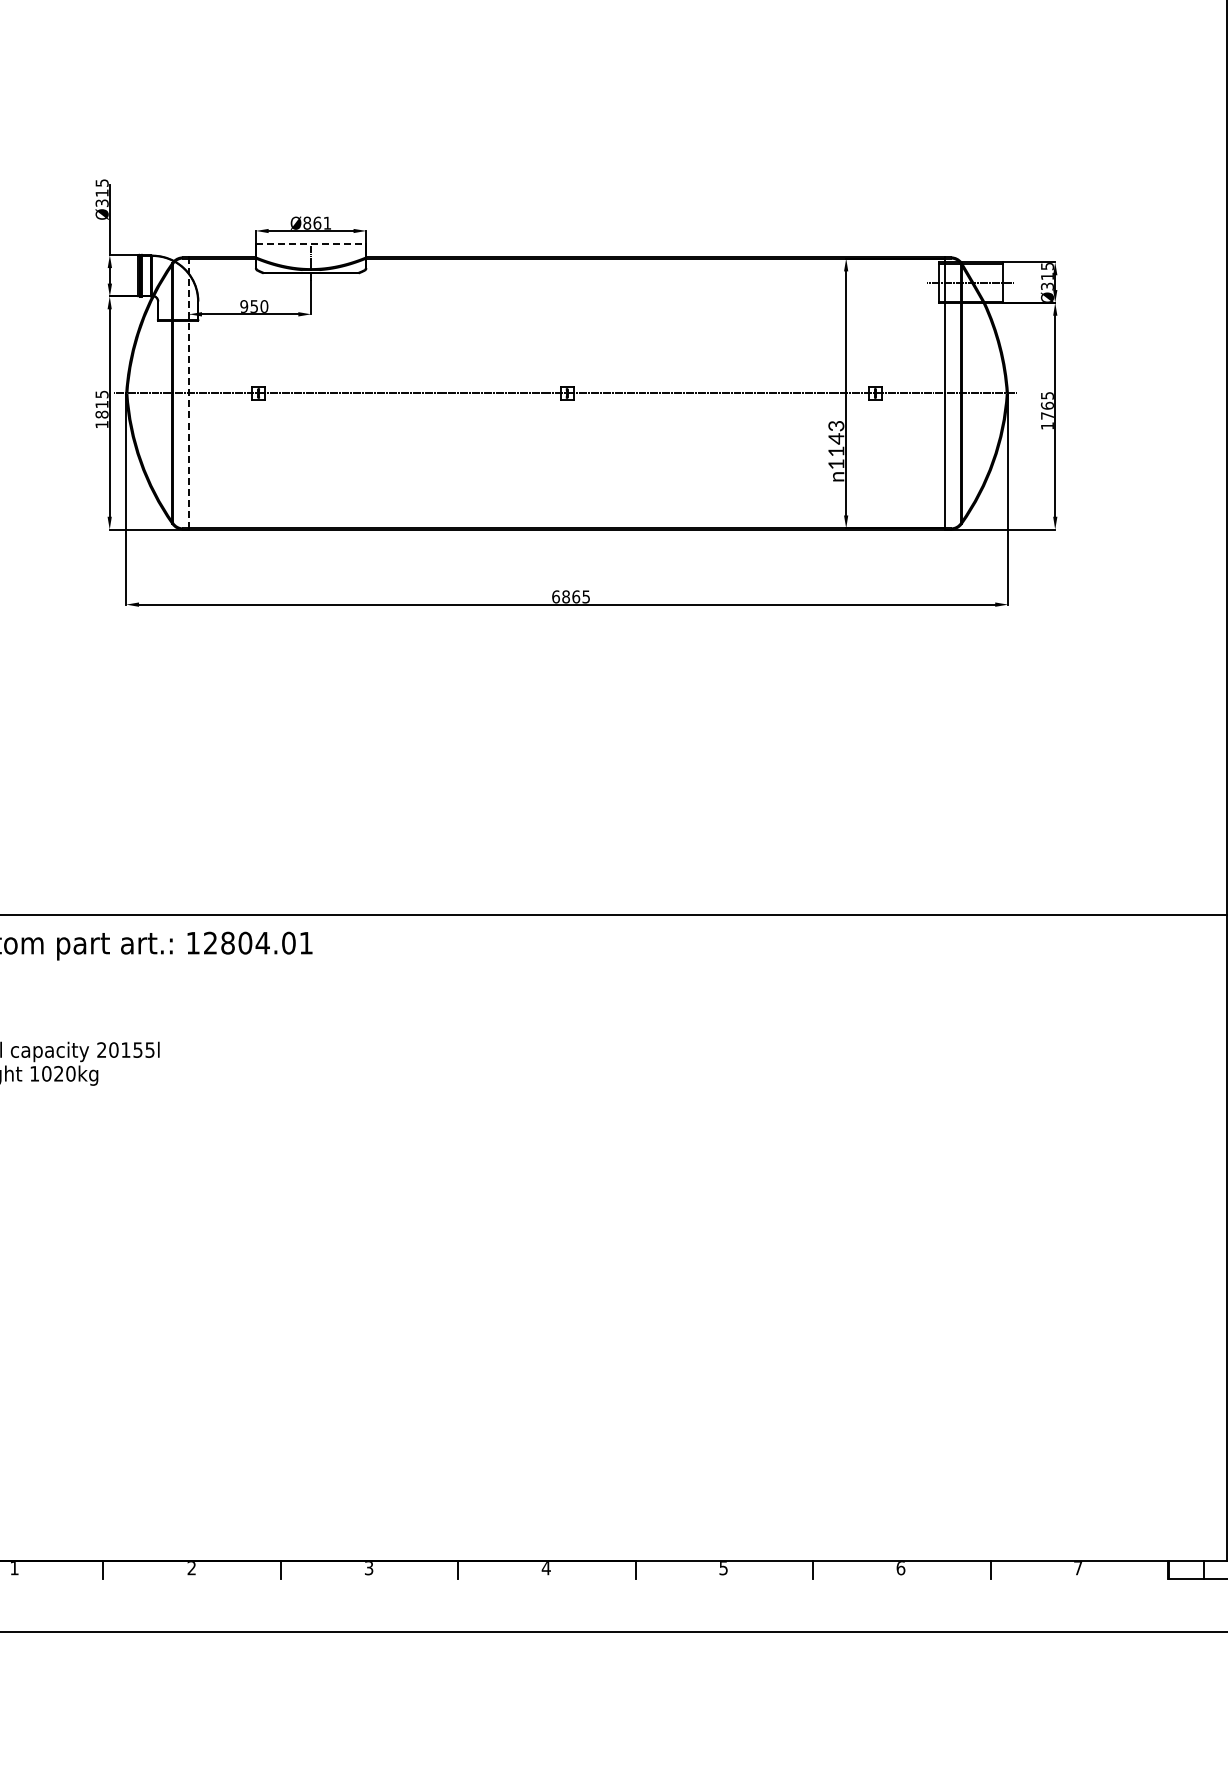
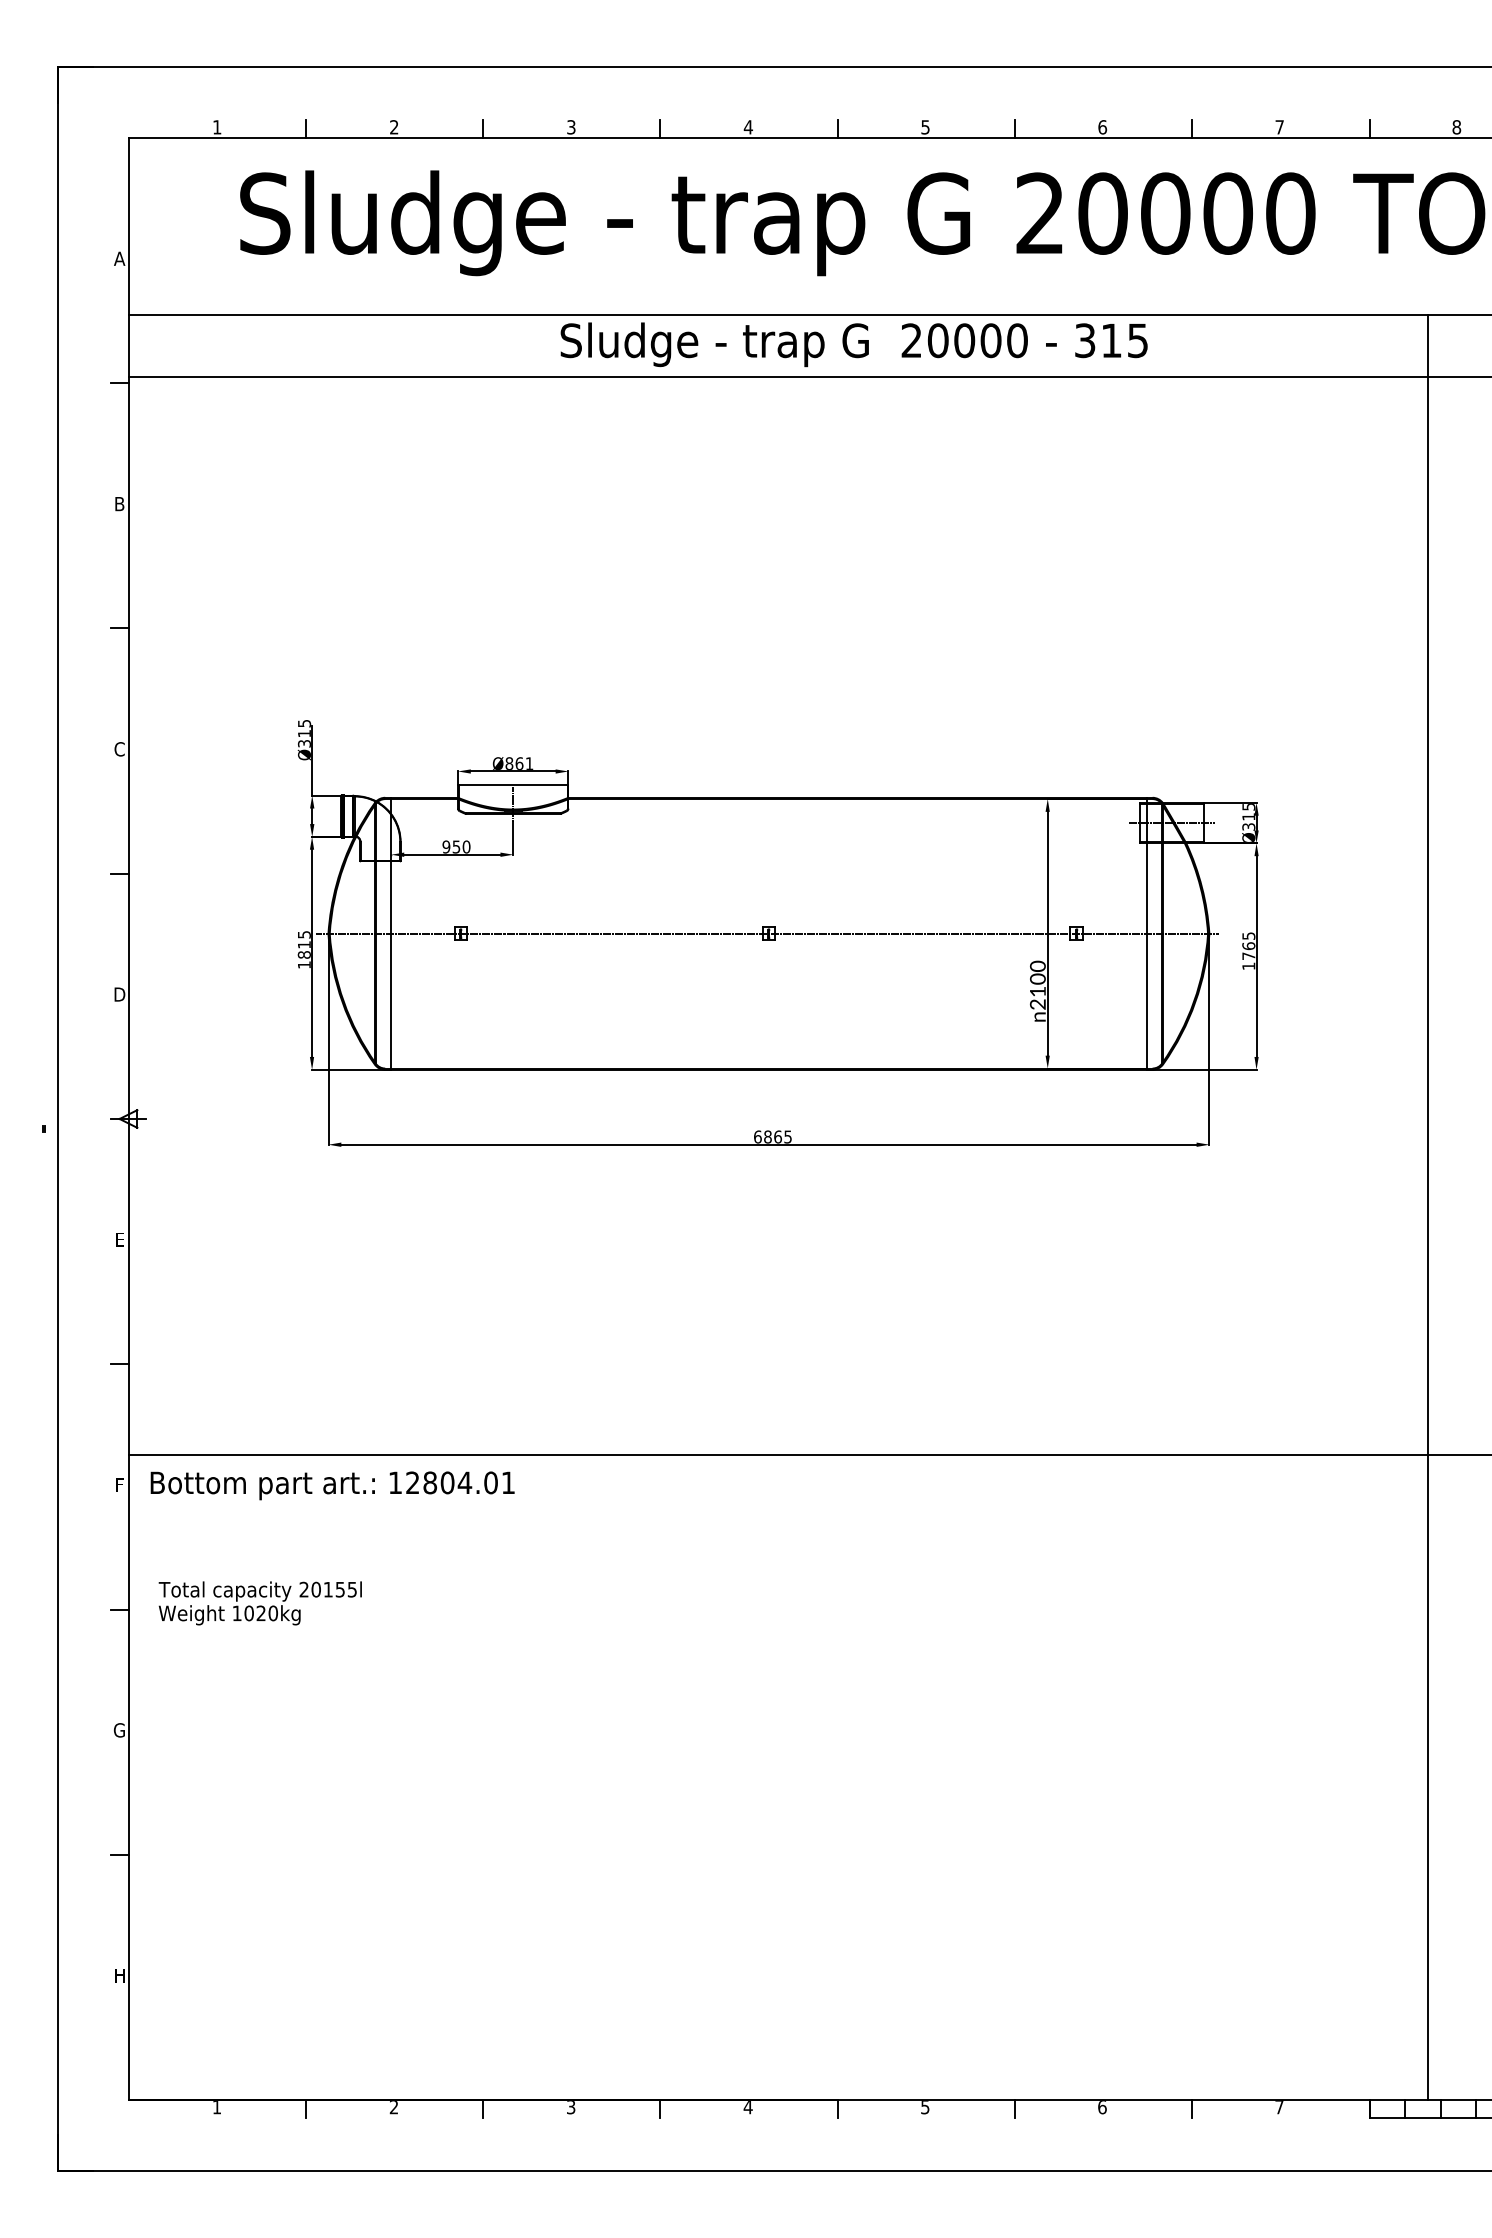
line: (311, 244) -> (513, 784), dashed -> solid
line: (189, 394) -> (391, 934), dashed -> solid
text: (835, 444) -> (1037, 984), 1143 -> 2100

